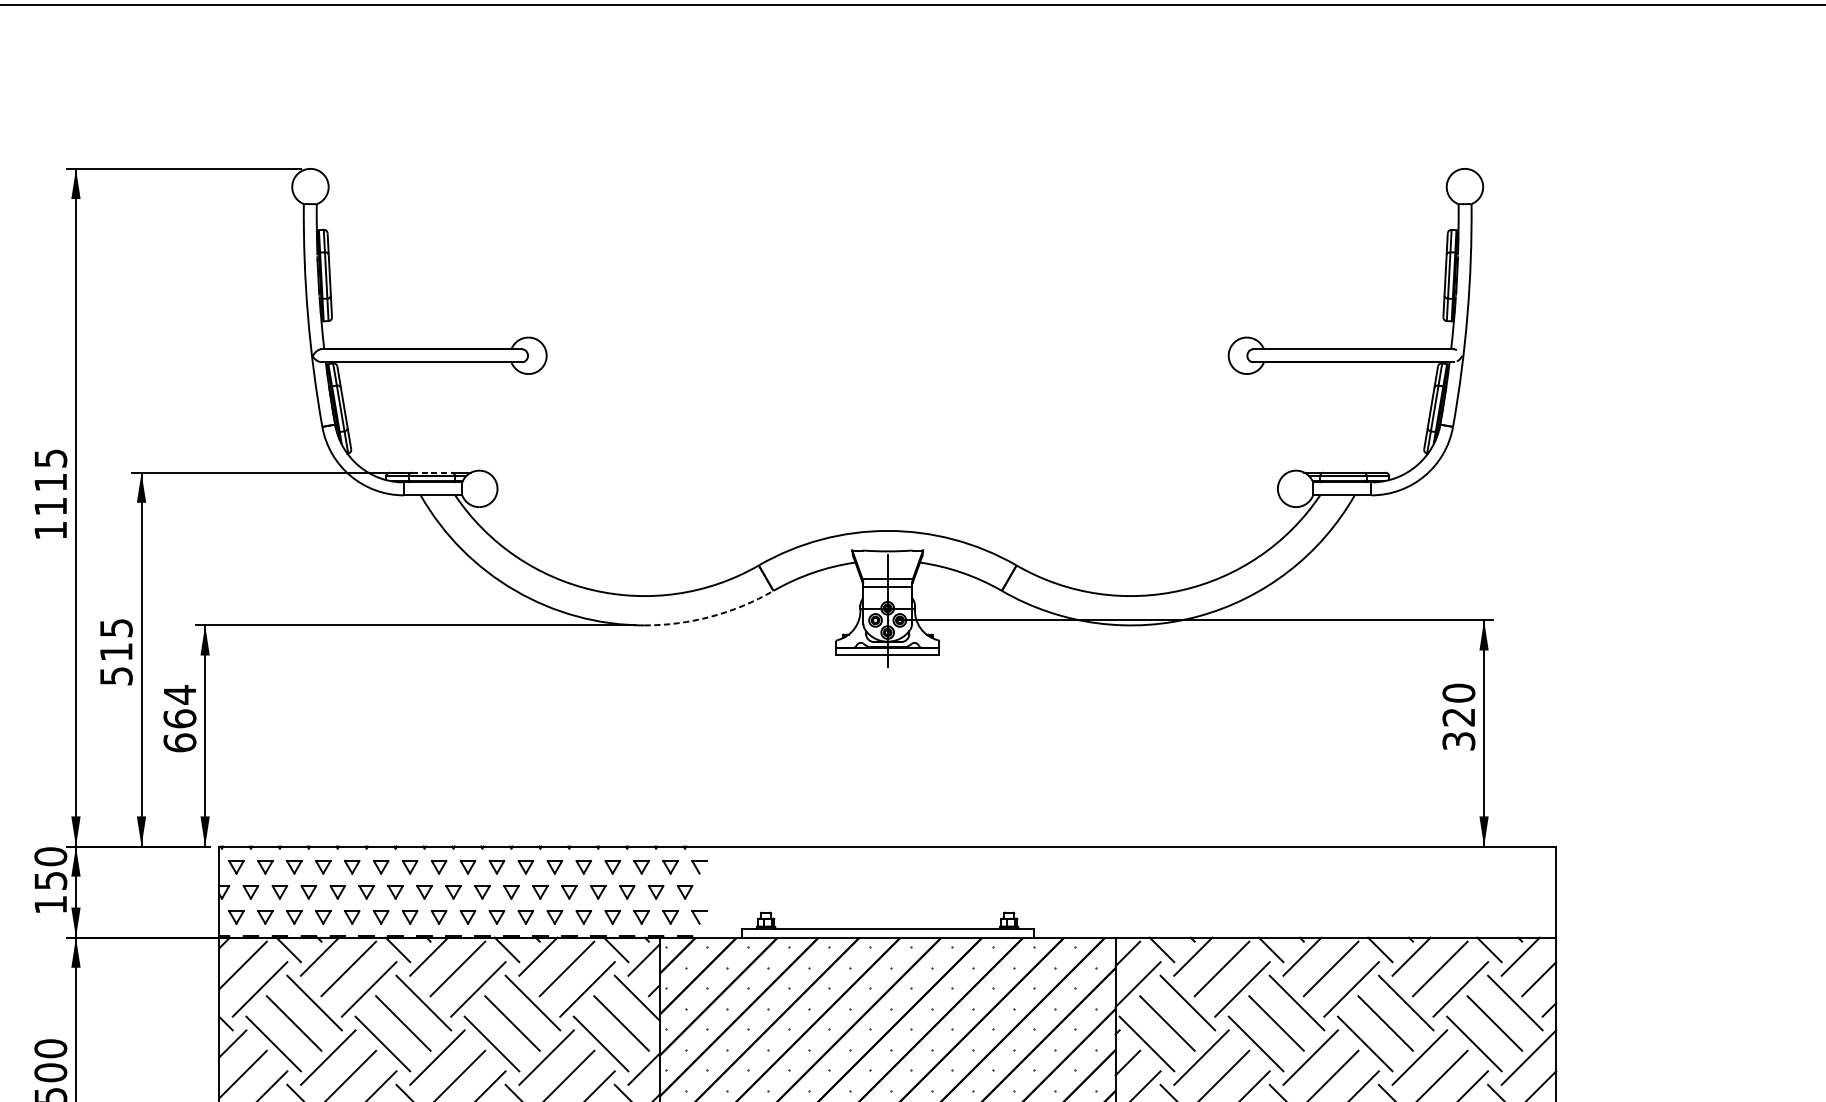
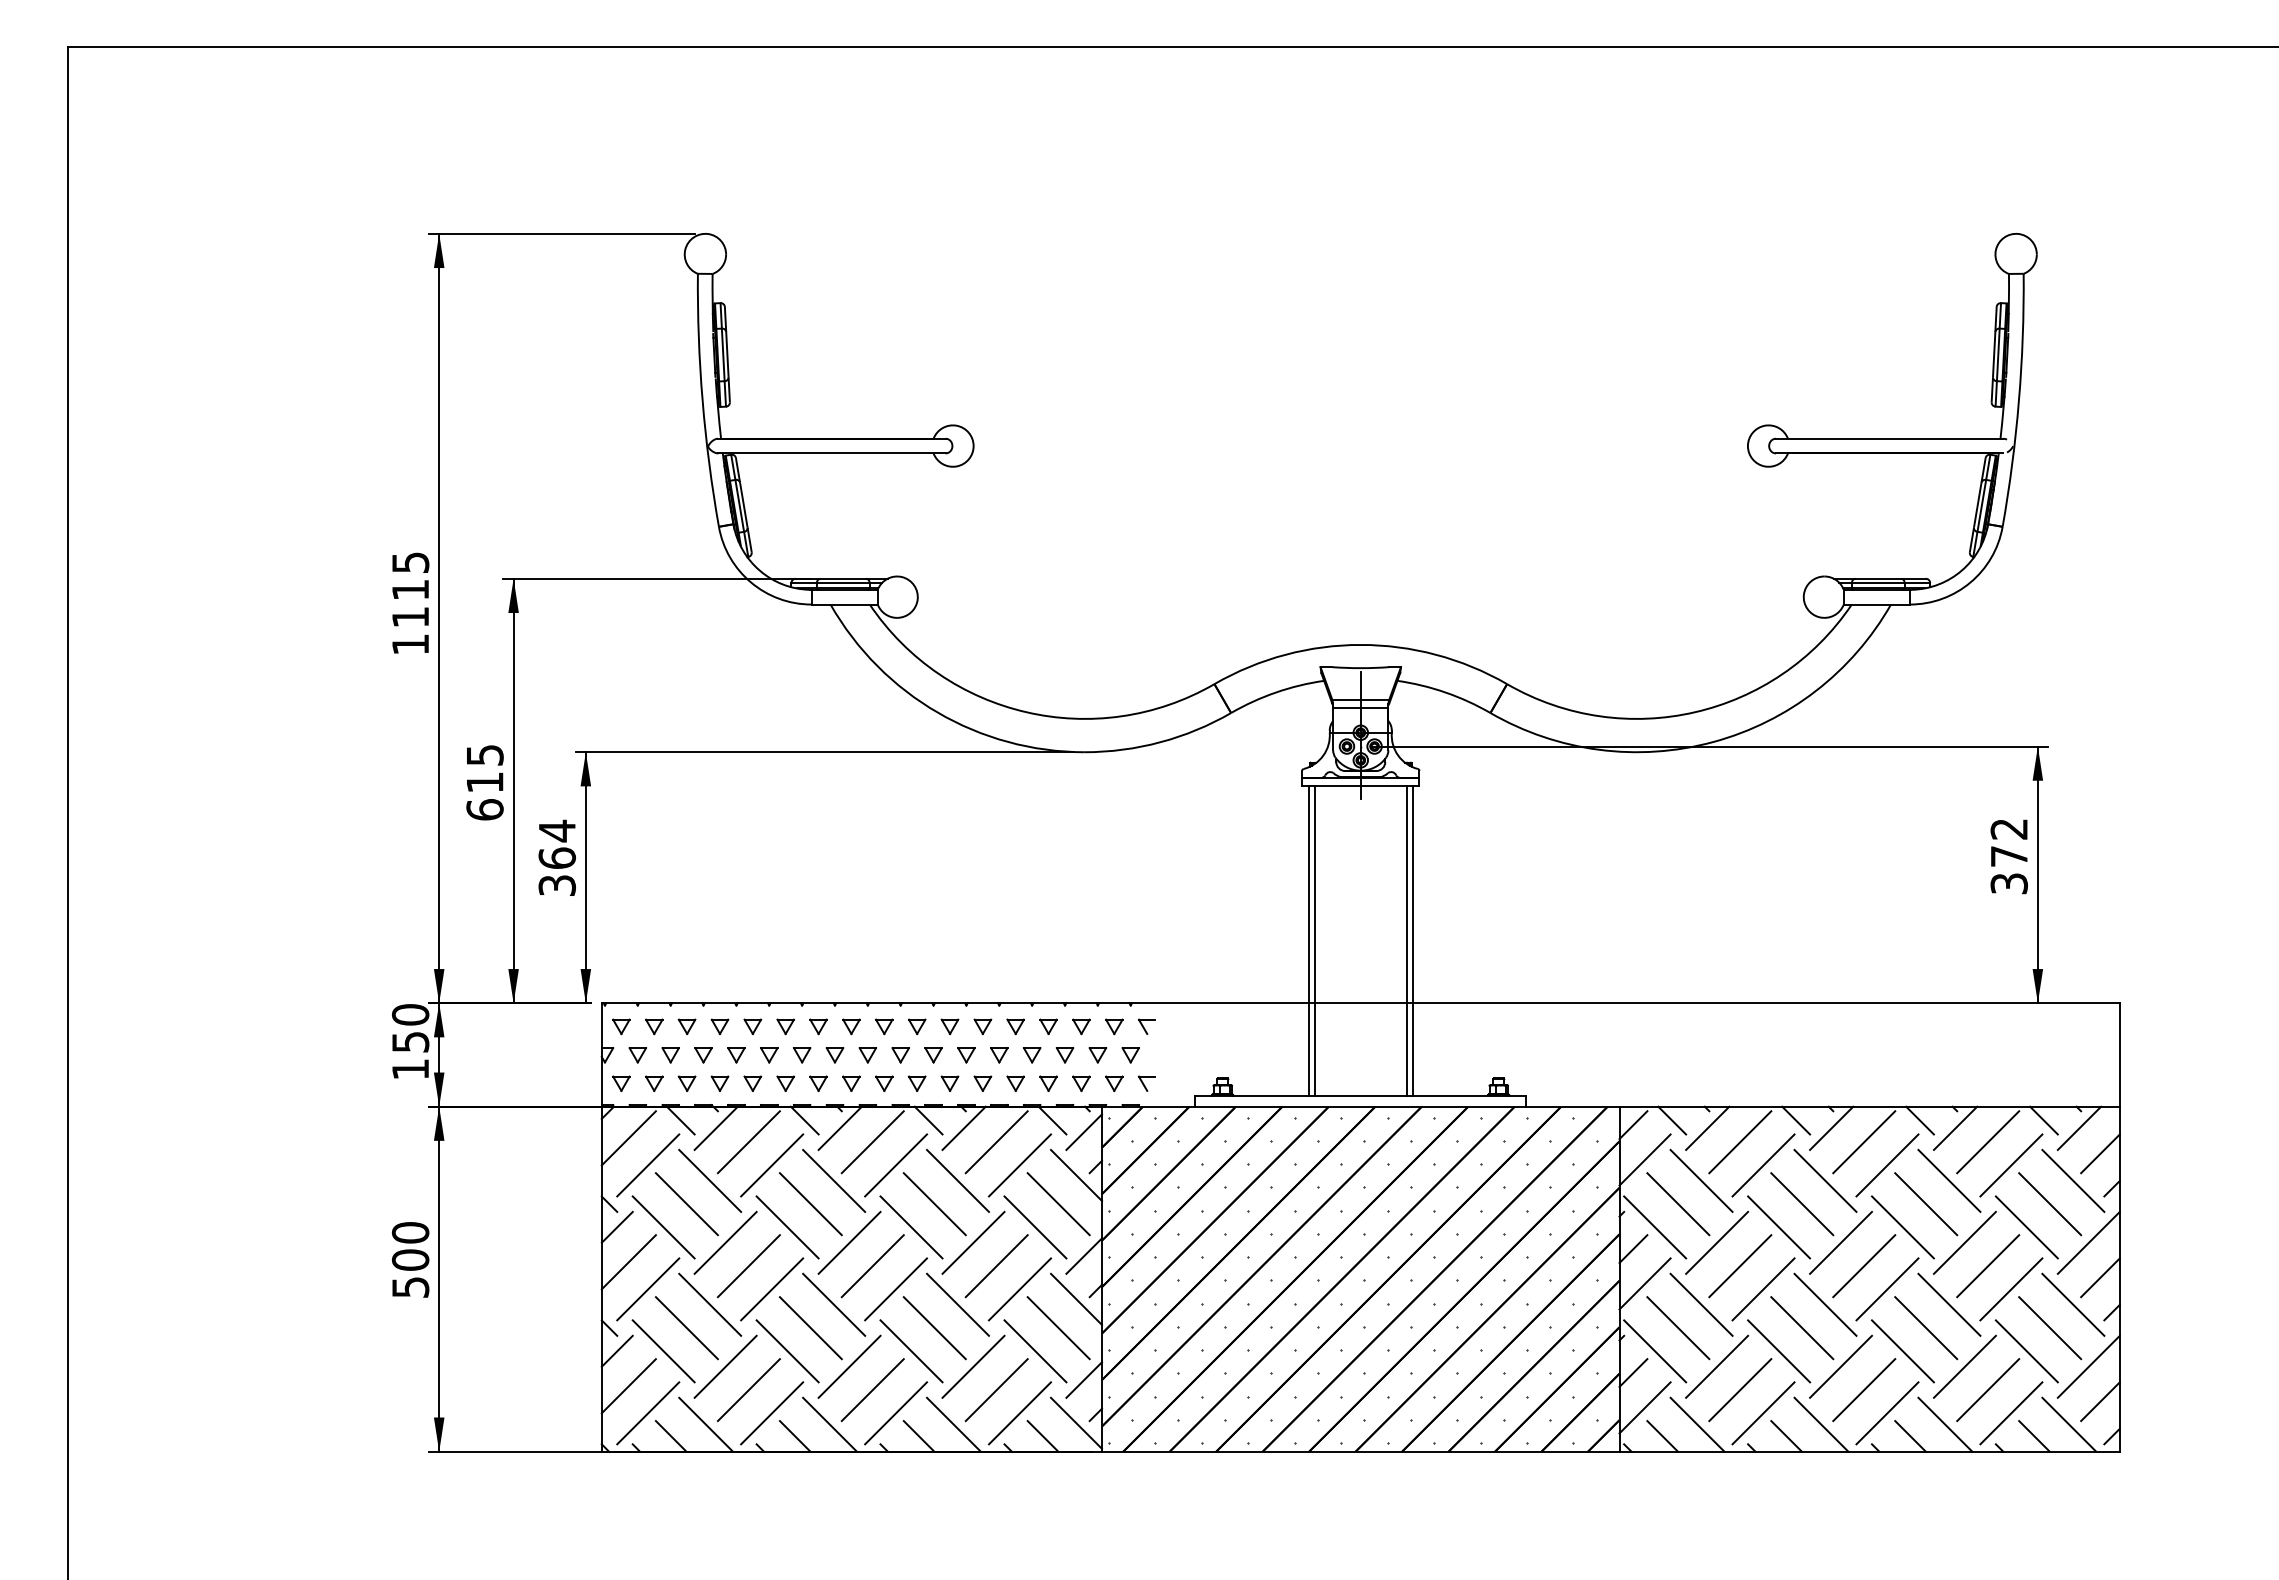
line: (432, 472) -> (843, 578), dashed -> solid
arc: (711, 616) -> (1160, 742), dashed -> solid
text: (115, 675) -> (484, 809), 515 -> 615
text: (1459, 704) -> (2009, 842), 320 -> 372
text: (180, 742) -> (557, 885), 664 -> 364
line: (842, 791) -> (1309, 940), added
line: (846, 791) -> (1314, 940), added
line: (928, 791) -> (1407, 940), added
line: (933, 791) -> (1412, 940), added

